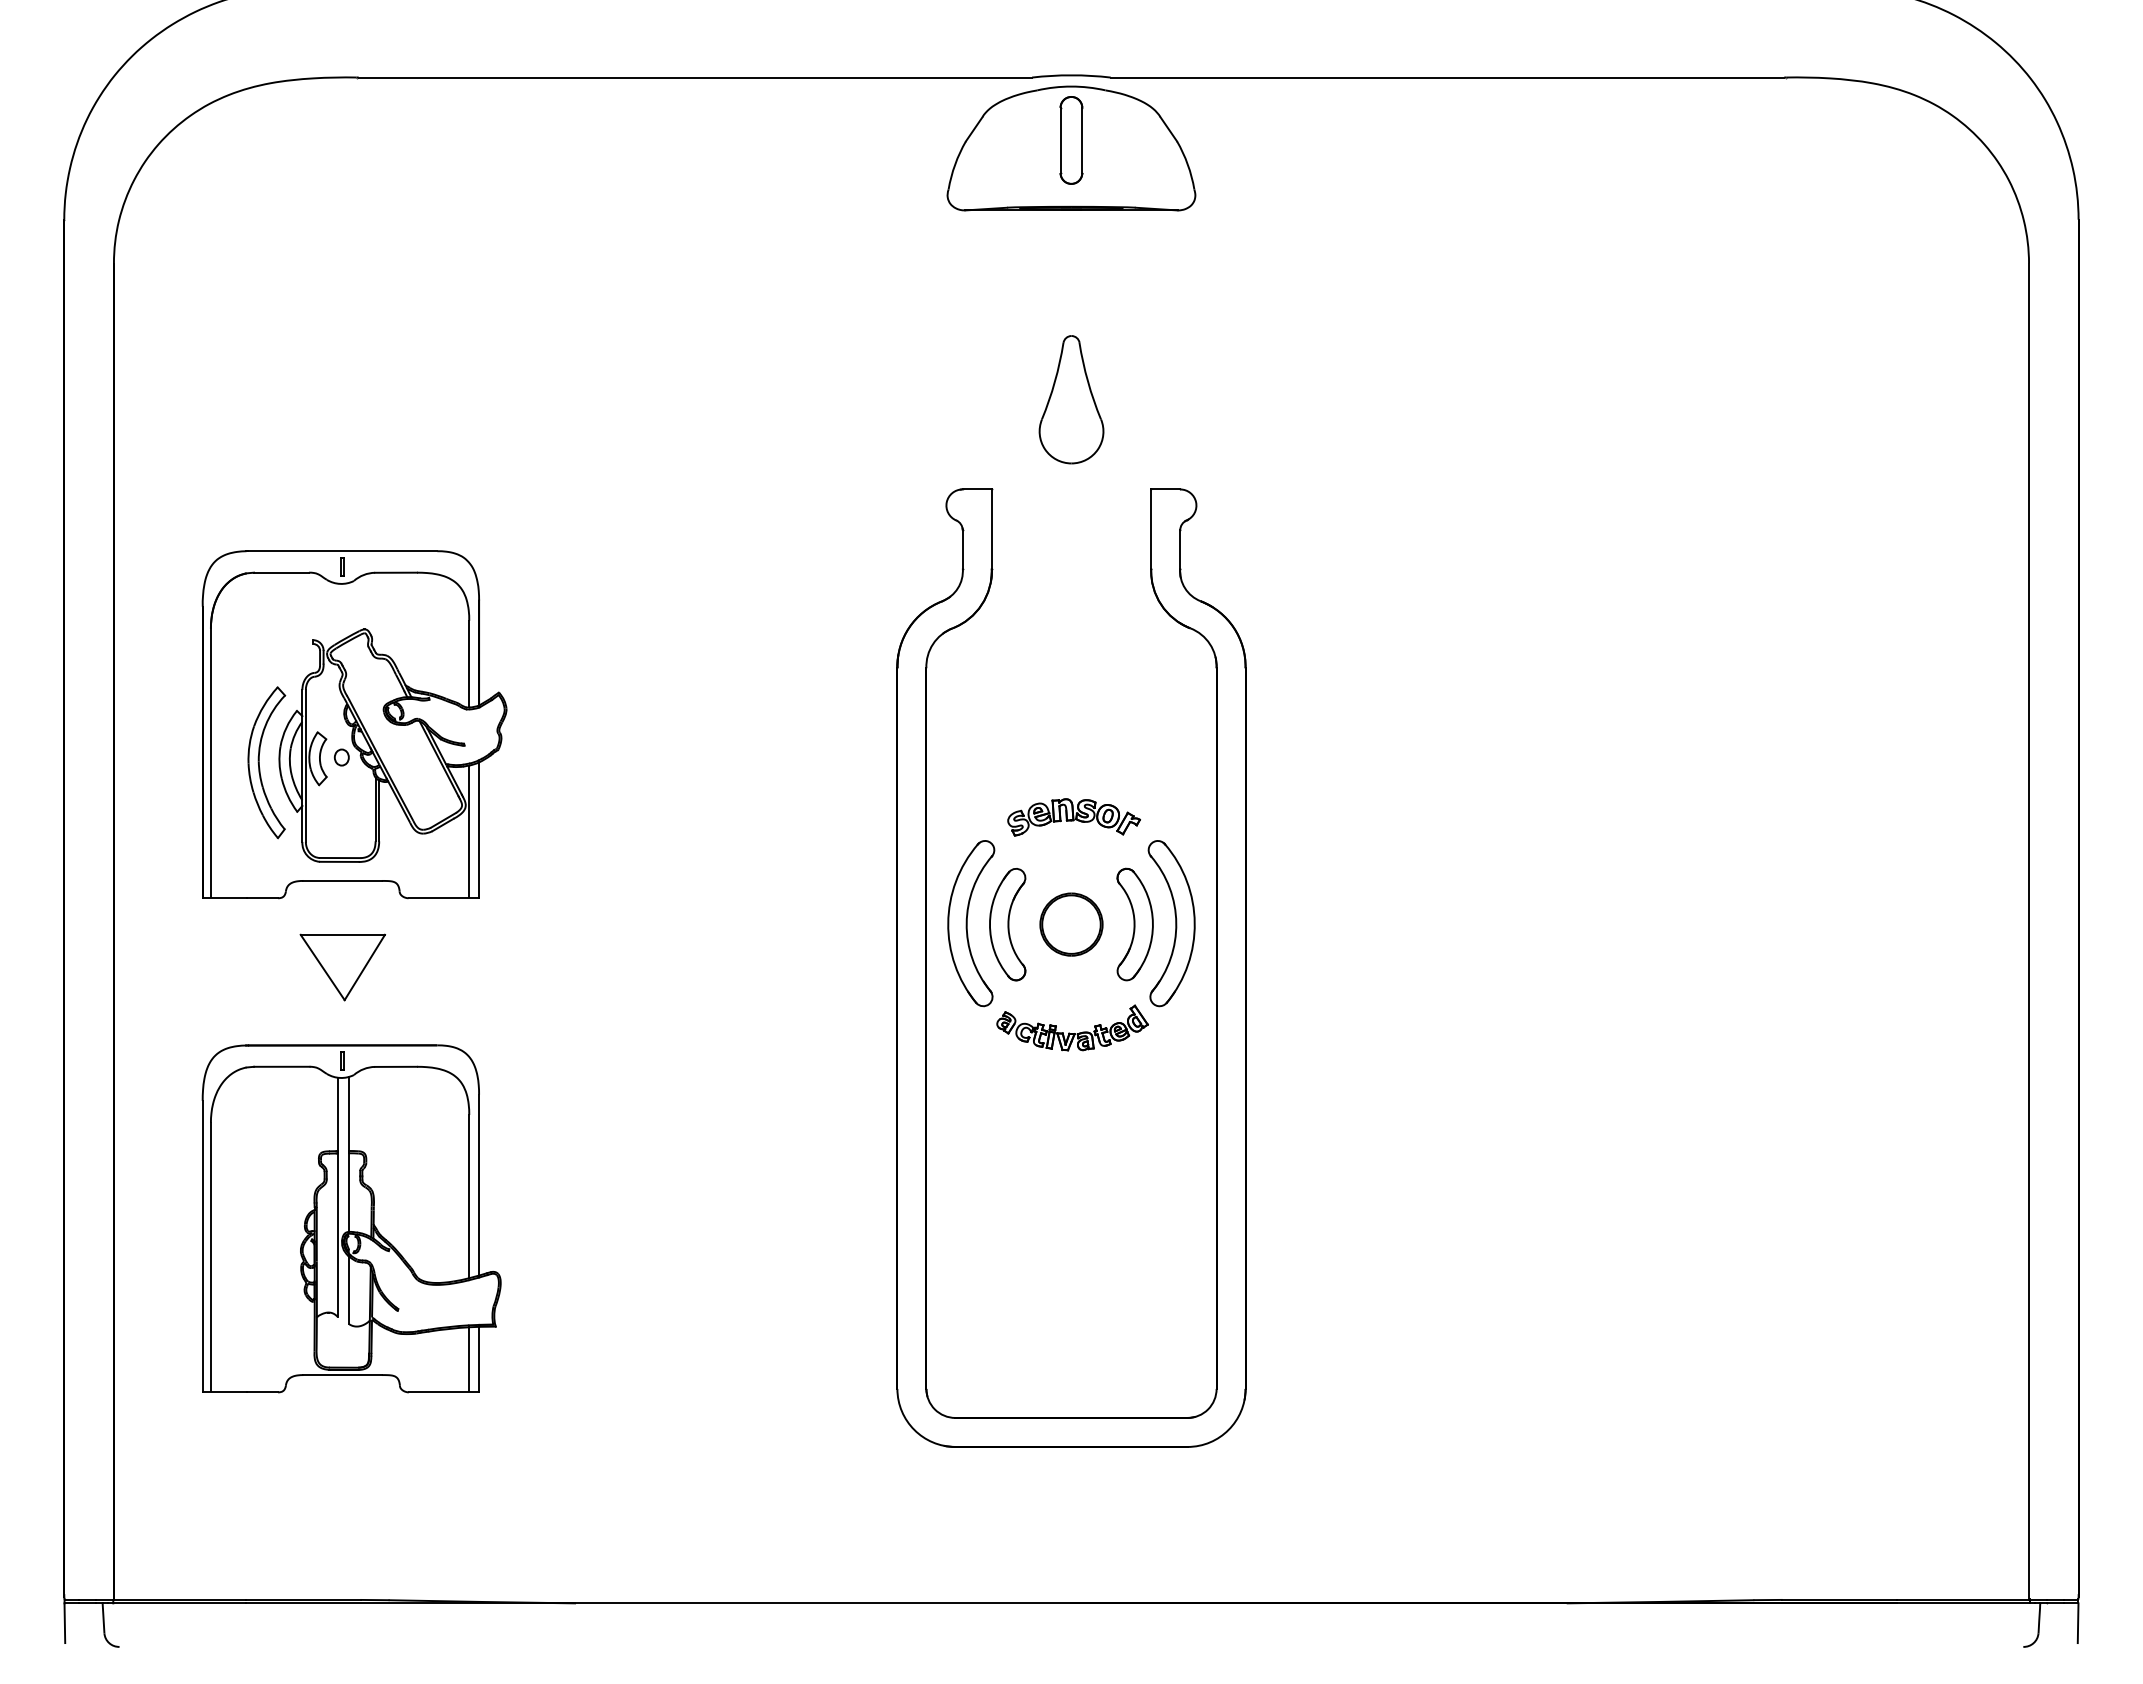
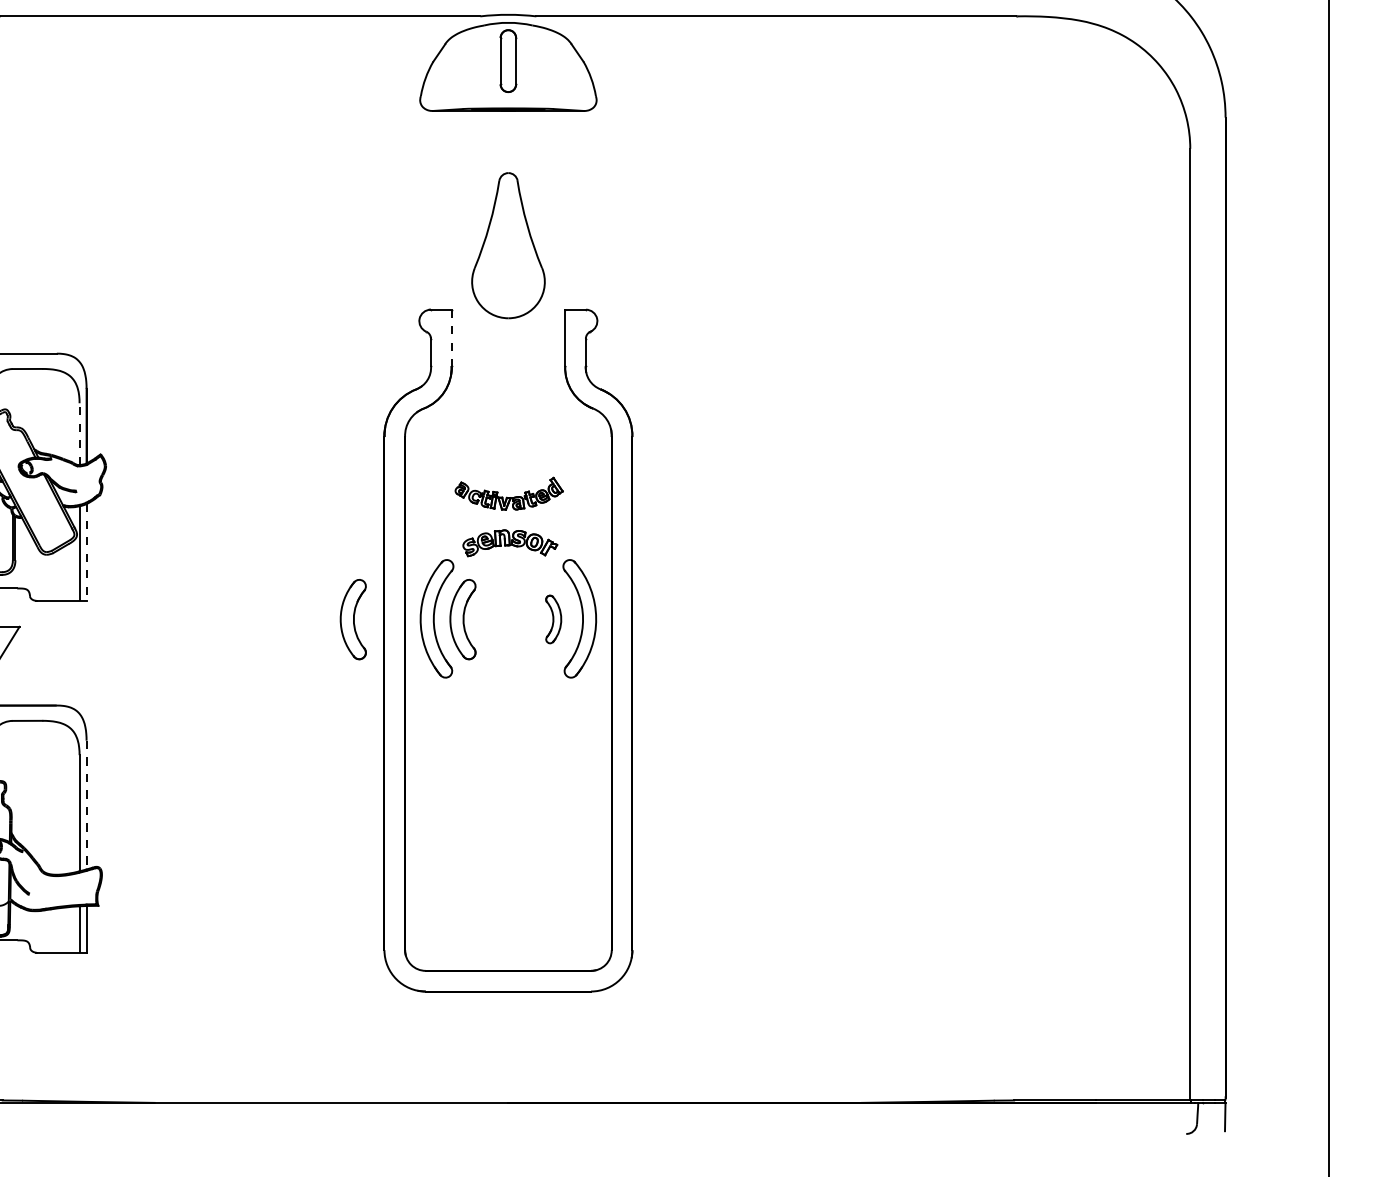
part: (1071, 399) -> (508, 245), size x1.6
line: (991, 529) -> (451, 338), solid -> dashed
line: (469, 663) -> (79, 433), solid -> dashed
line: (479, 830) -> (86, 552), solid -> dashed
part: (853, 924) -> (353, 619), added
part: (1071, 924) -> (508, 619), removed
part: (1134, 924) -> (553, 619), size x0.6
part: (1072, 1027) -> (509, 493), moved
line: (479, 1185) -> (86, 805), solid -> dashed

